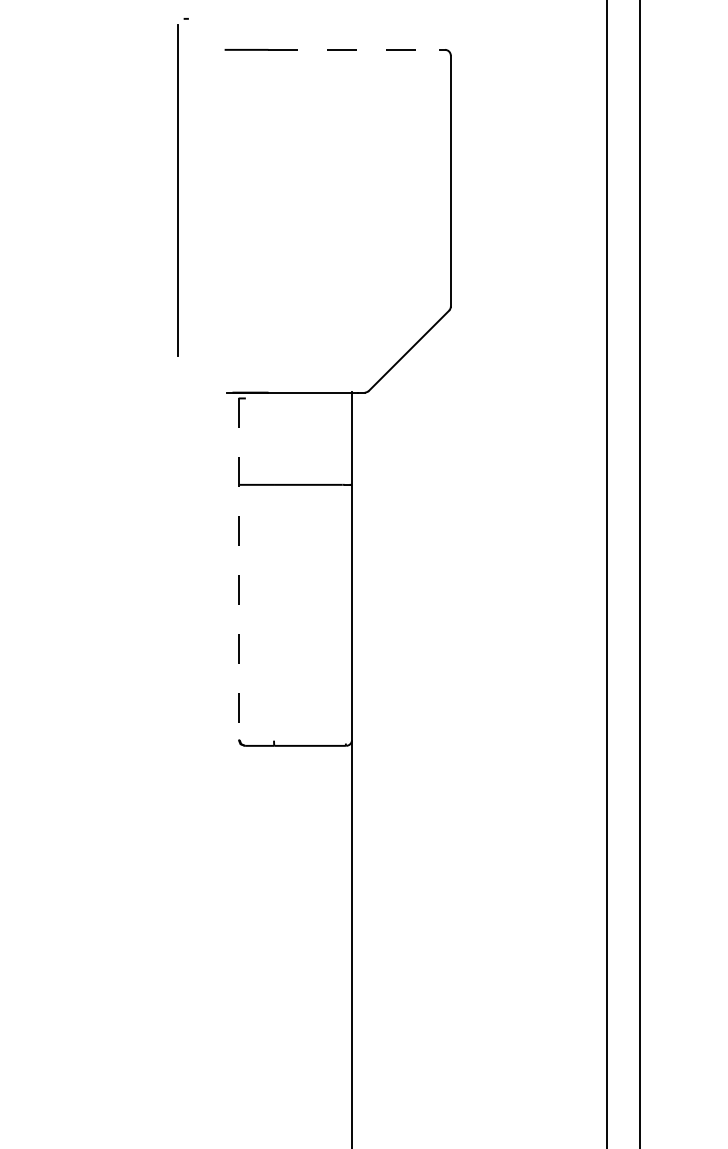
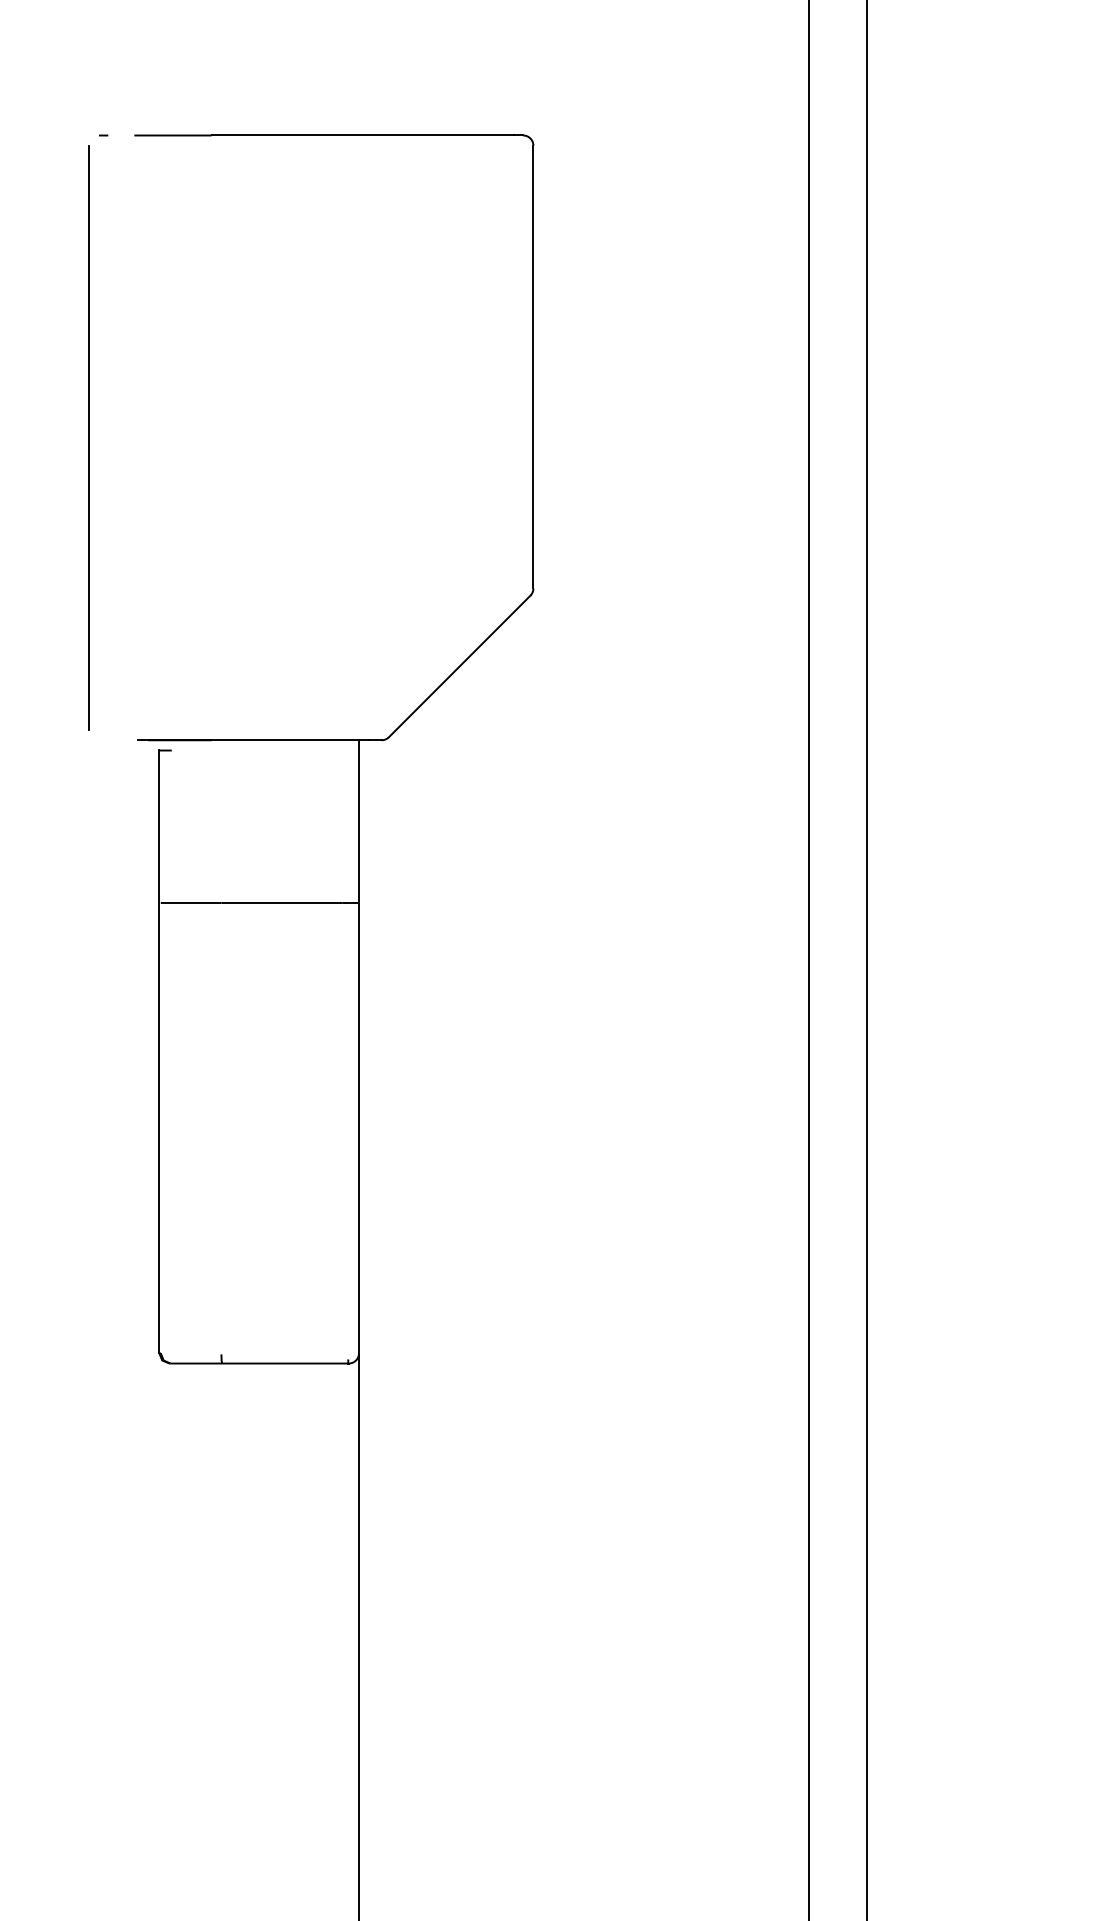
line: (354, 49) -> (363, 134), dashed -> solid
part: (182, 187) -> (97, 433), moved
line: (238, 569) -> (158, 1052), dashed -> solid

